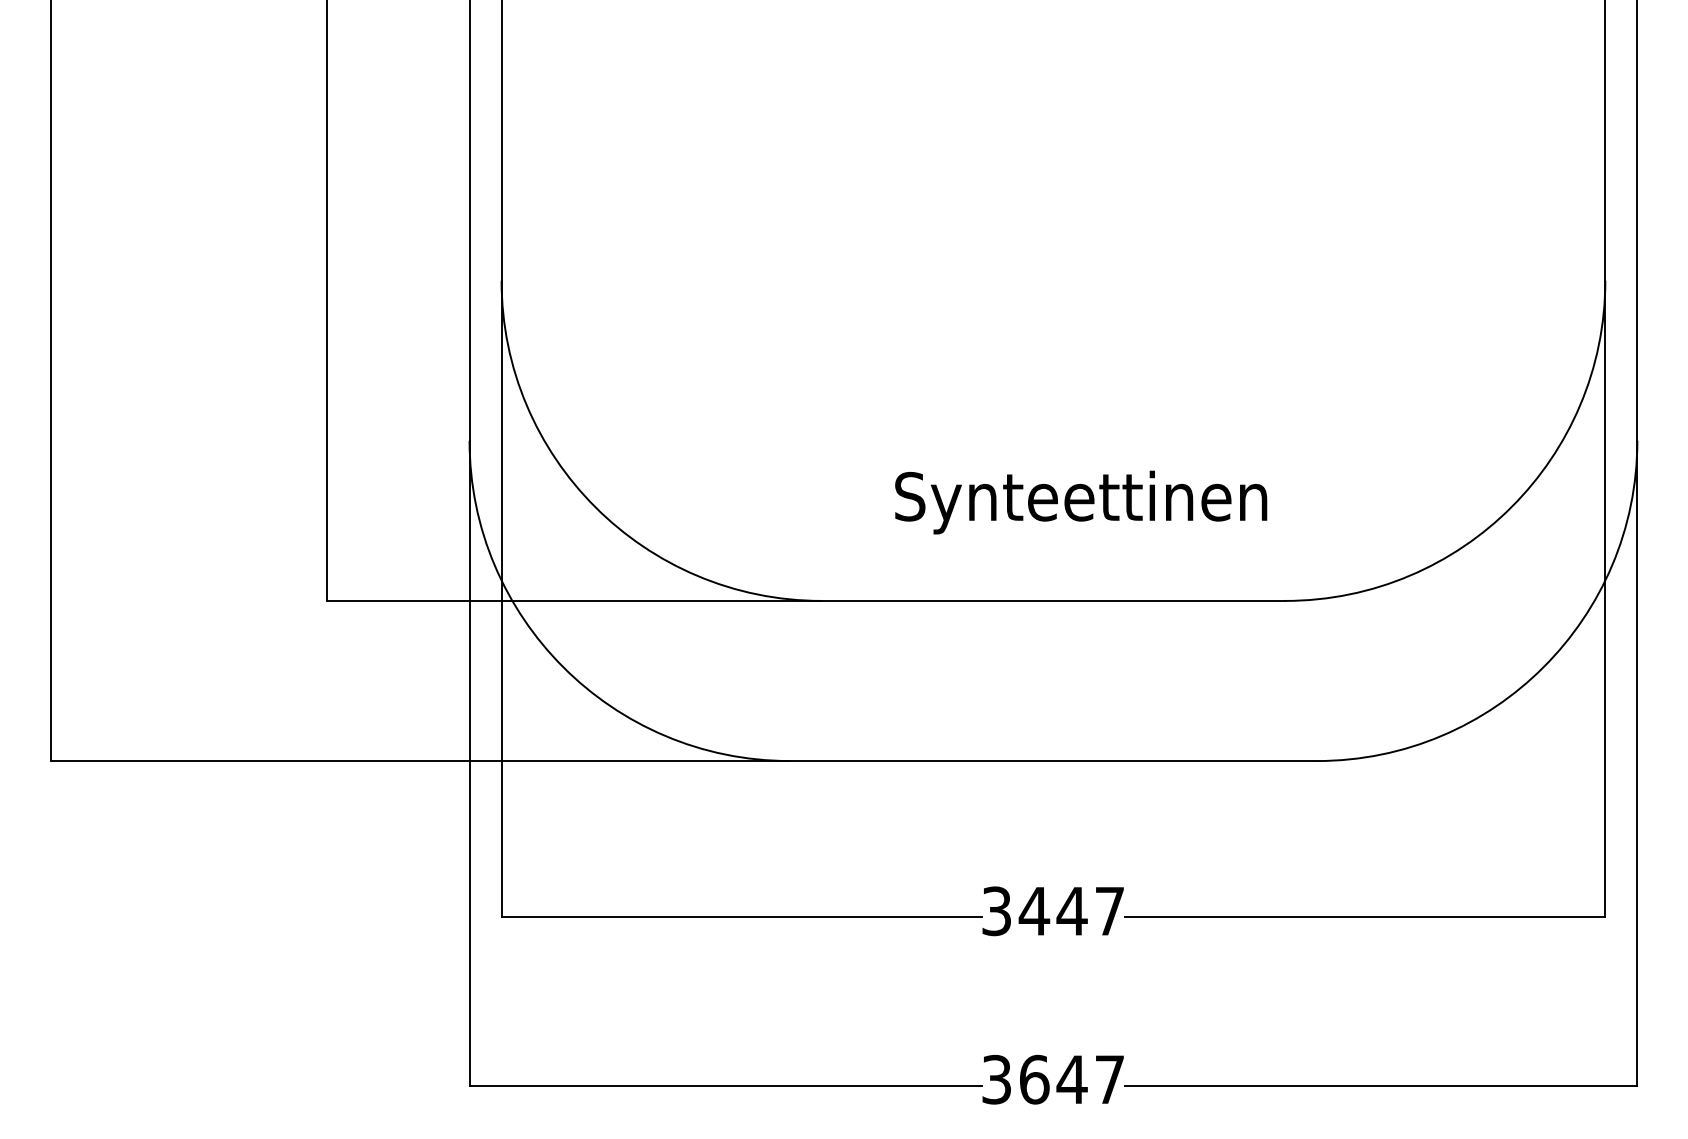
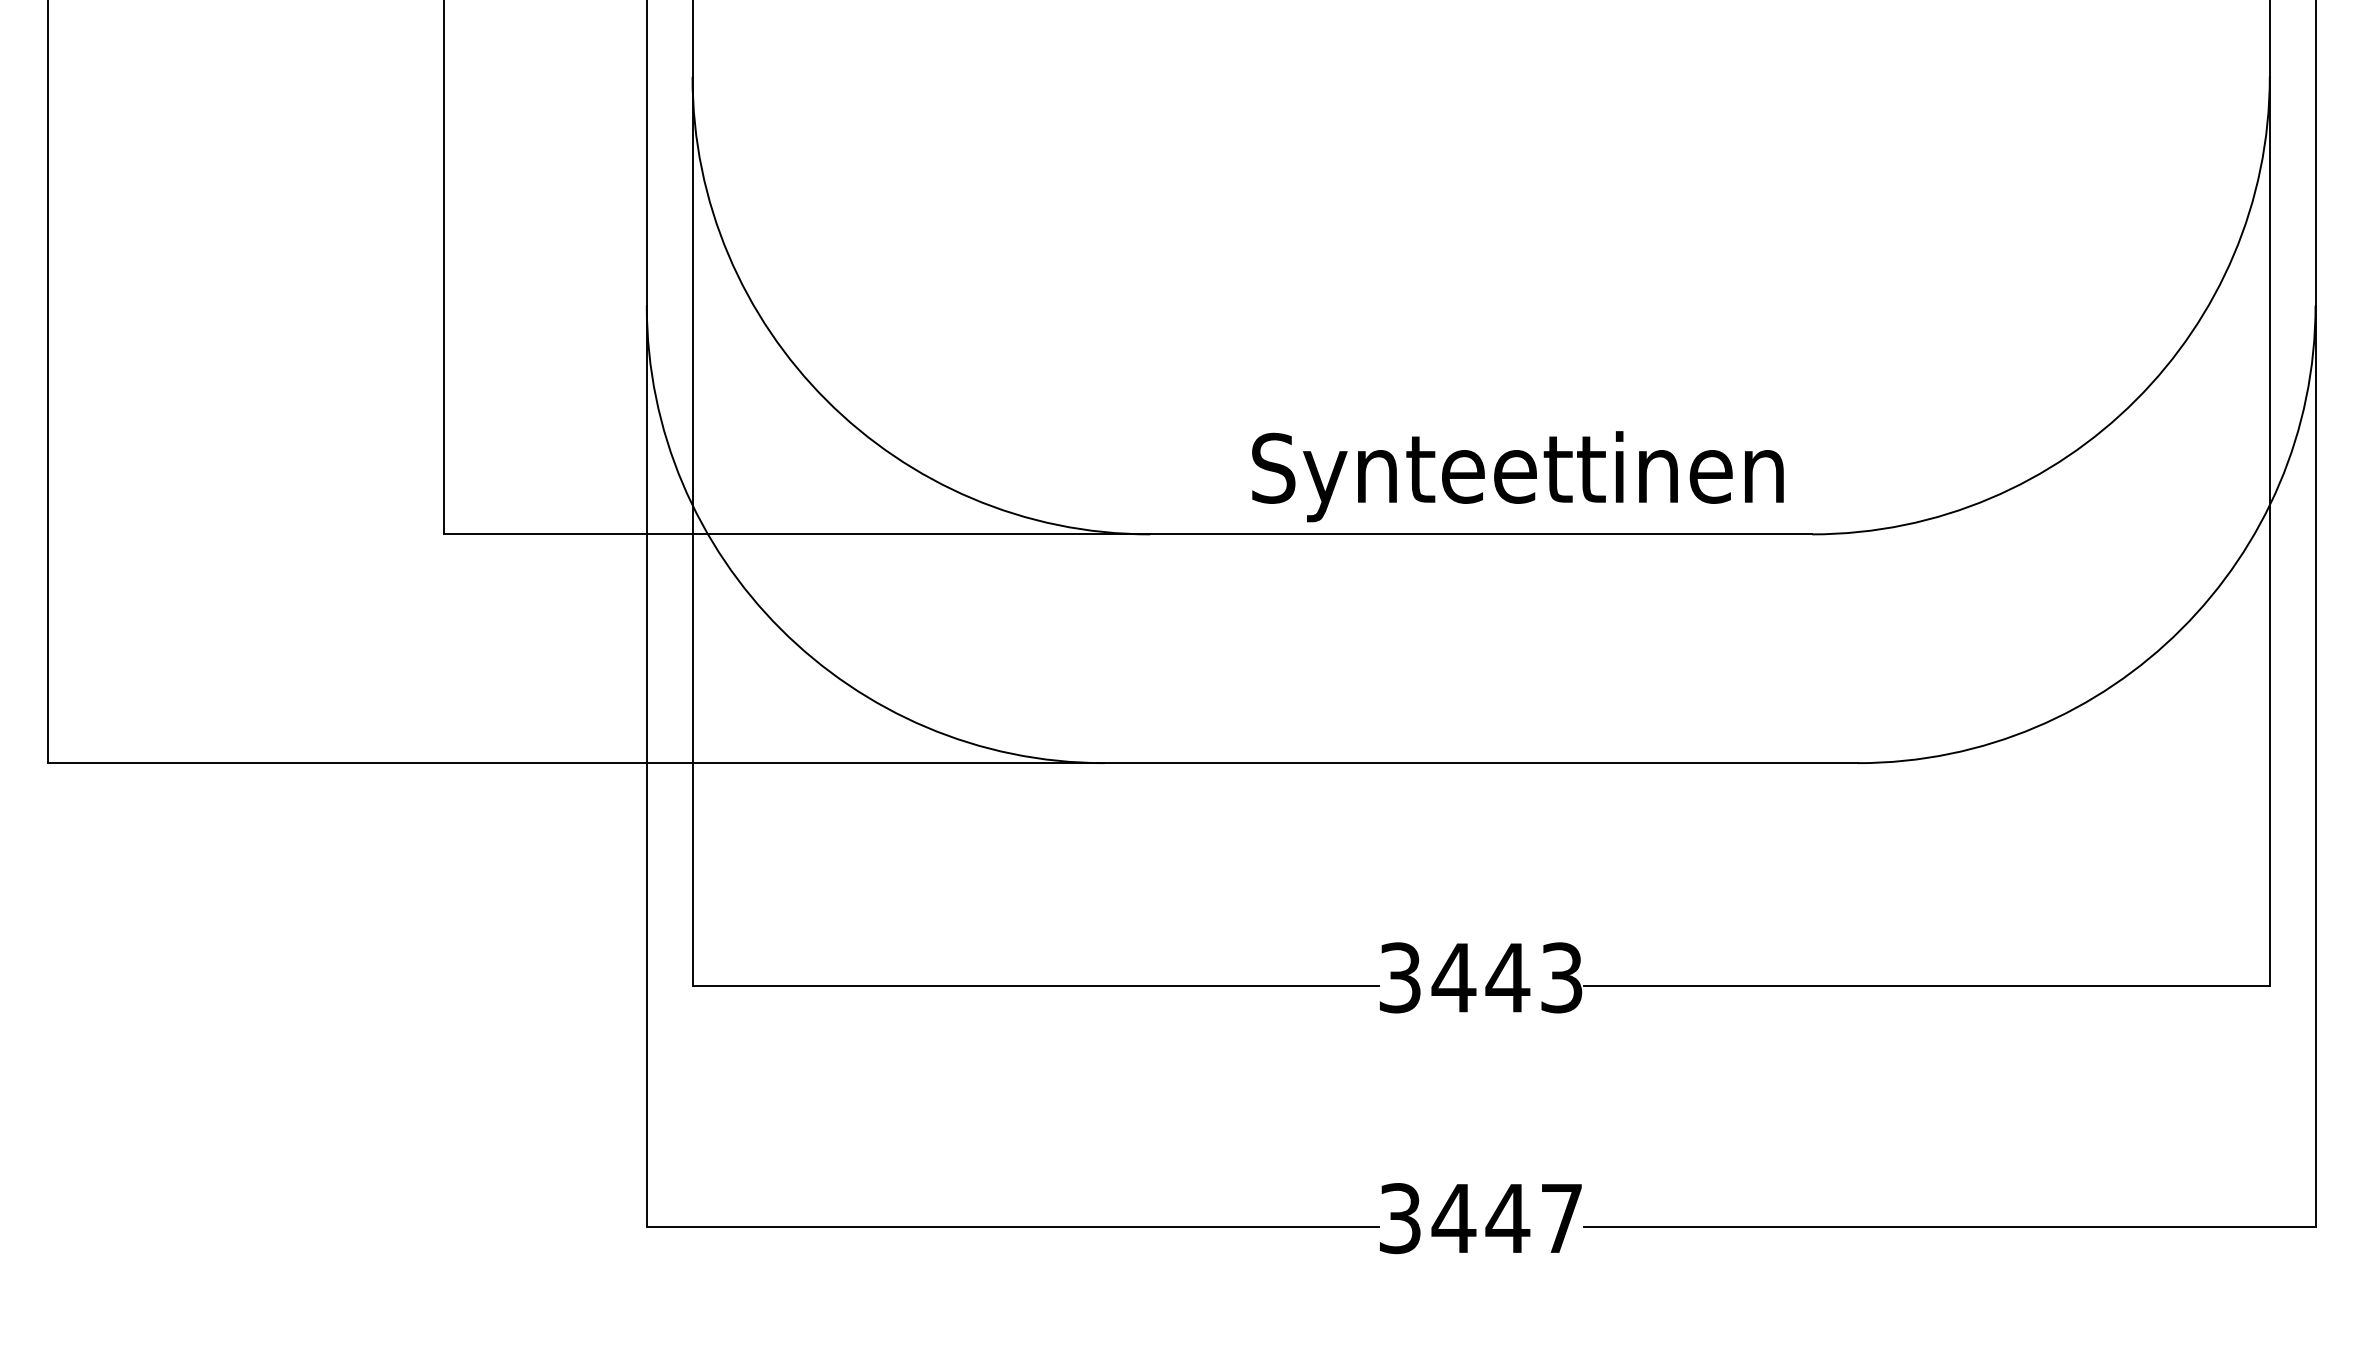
text: (1081, 502) -> (1518, 476), moved
text: (1109, 911) -> (1561, 978), 3447 -> 3443
text: (1034, 1079) -> (1454, 1218), 3647 -> 3447

